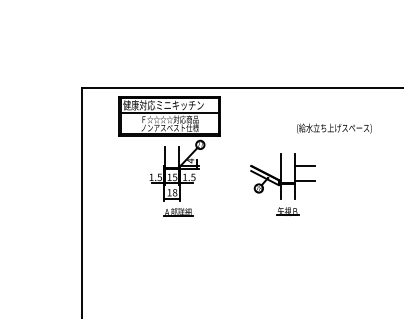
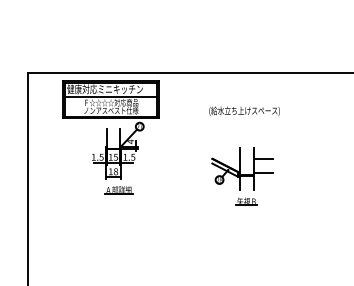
text: (334, 128) -> (244, 111), moved
part: (282, 184) -> (241, 176), moved

